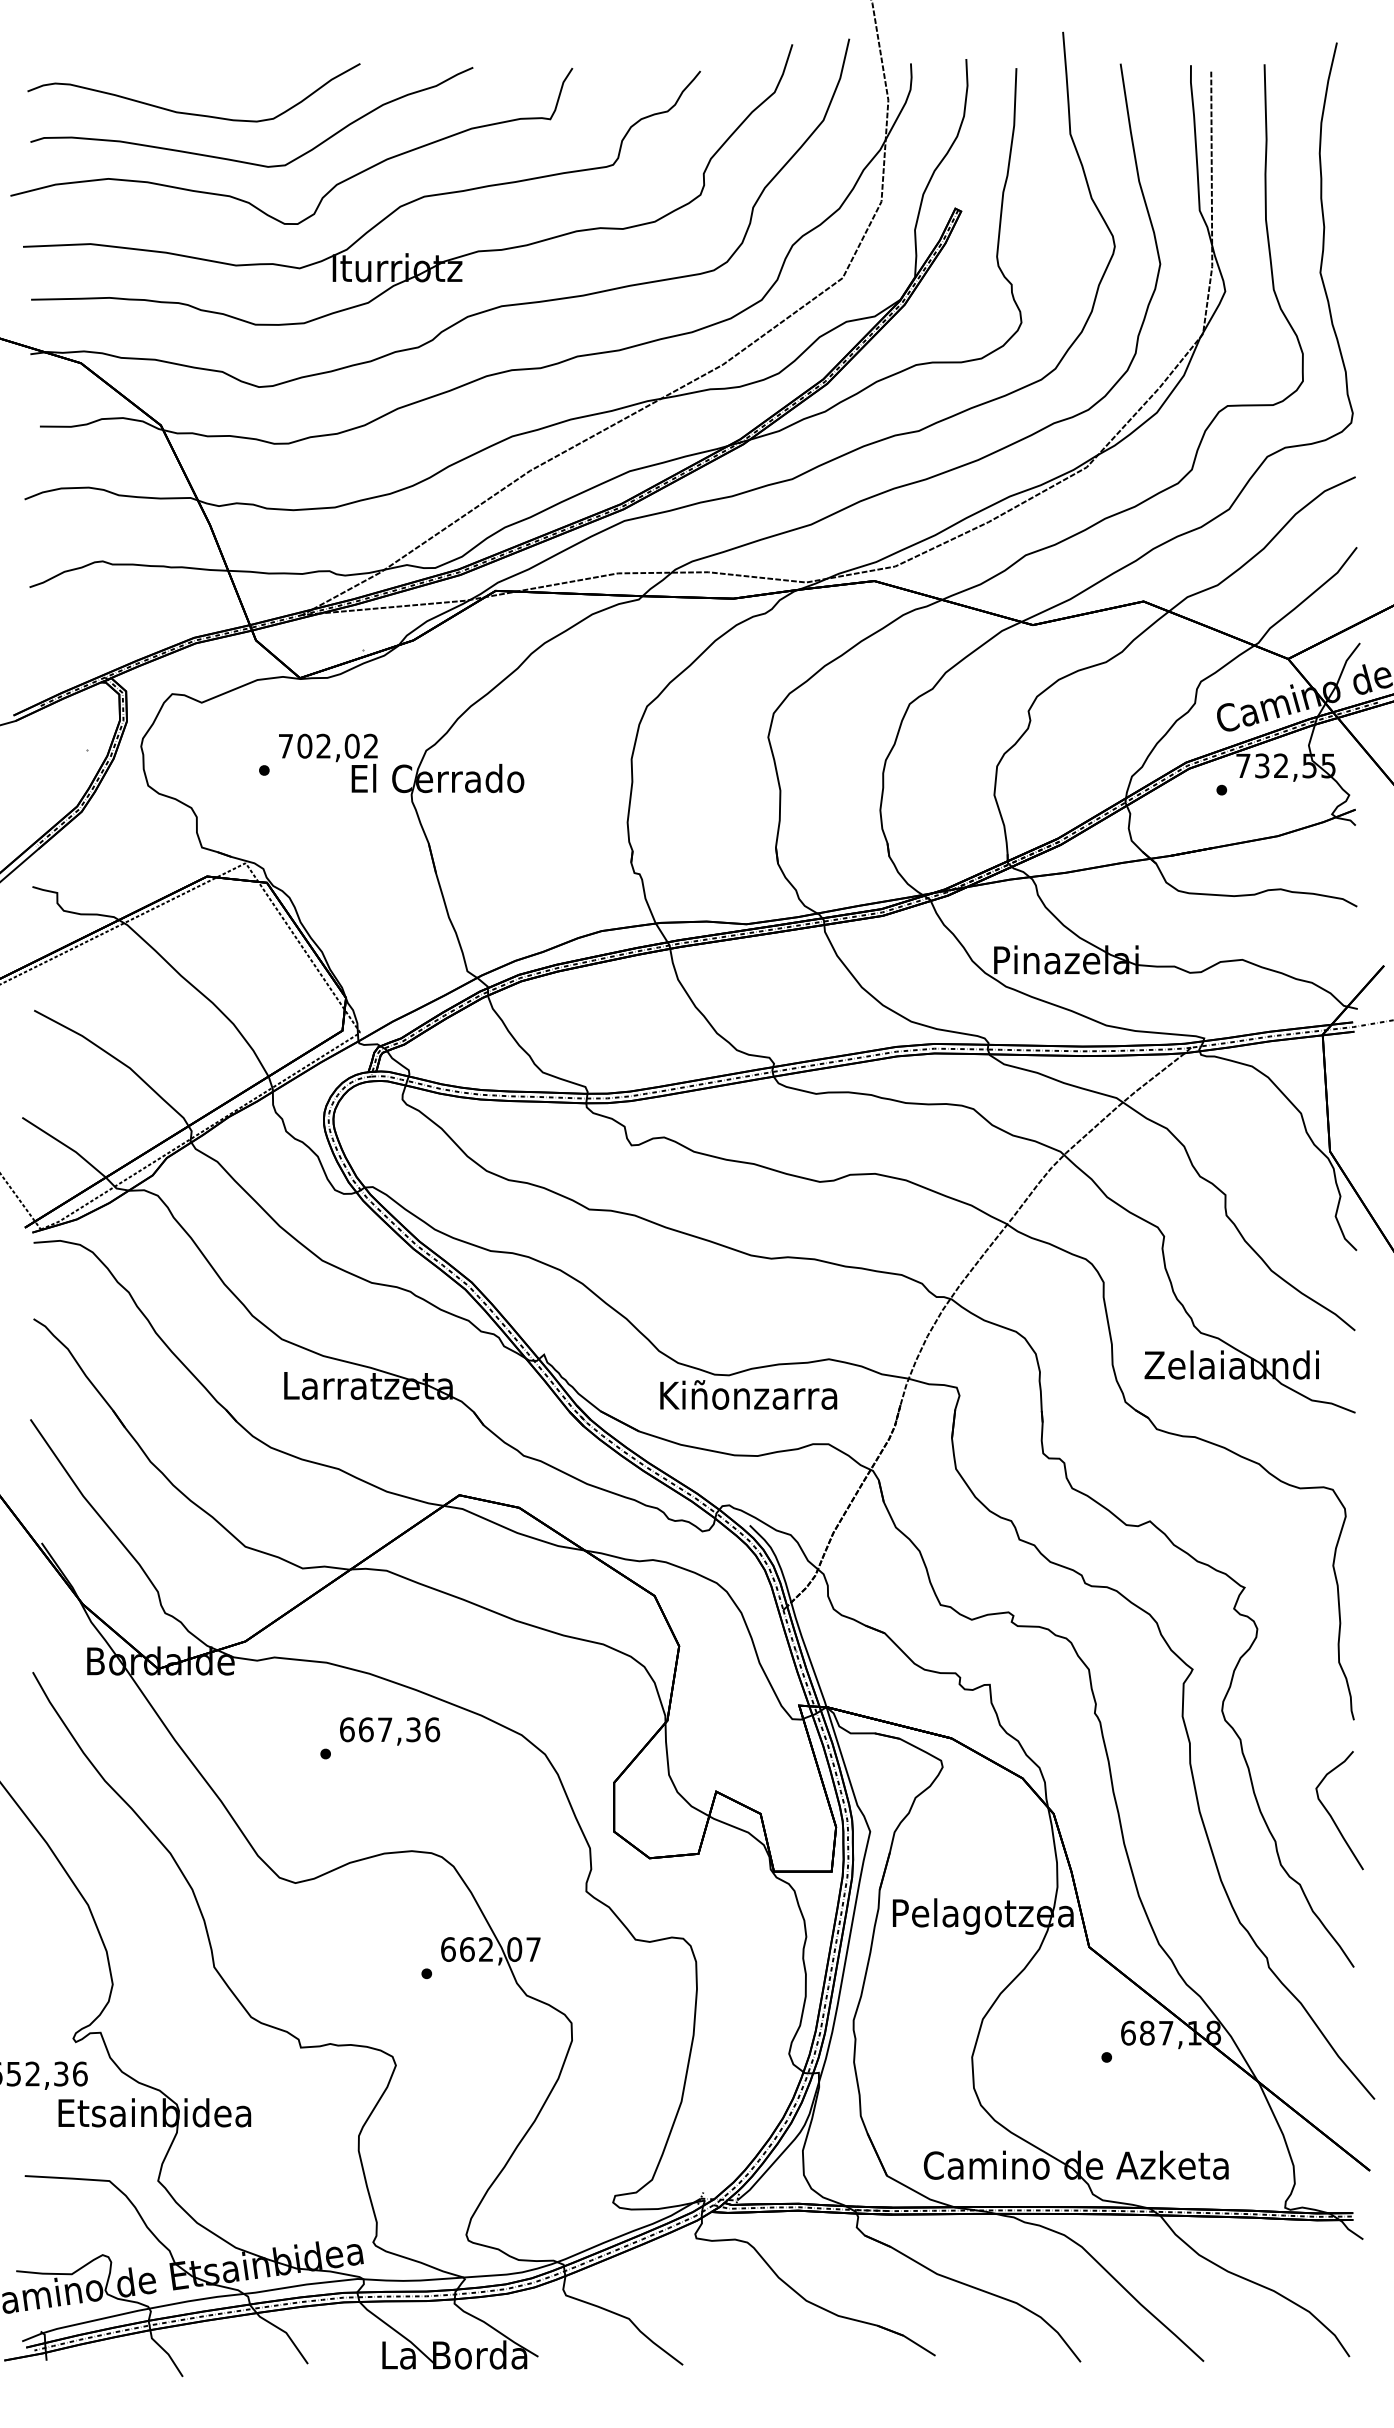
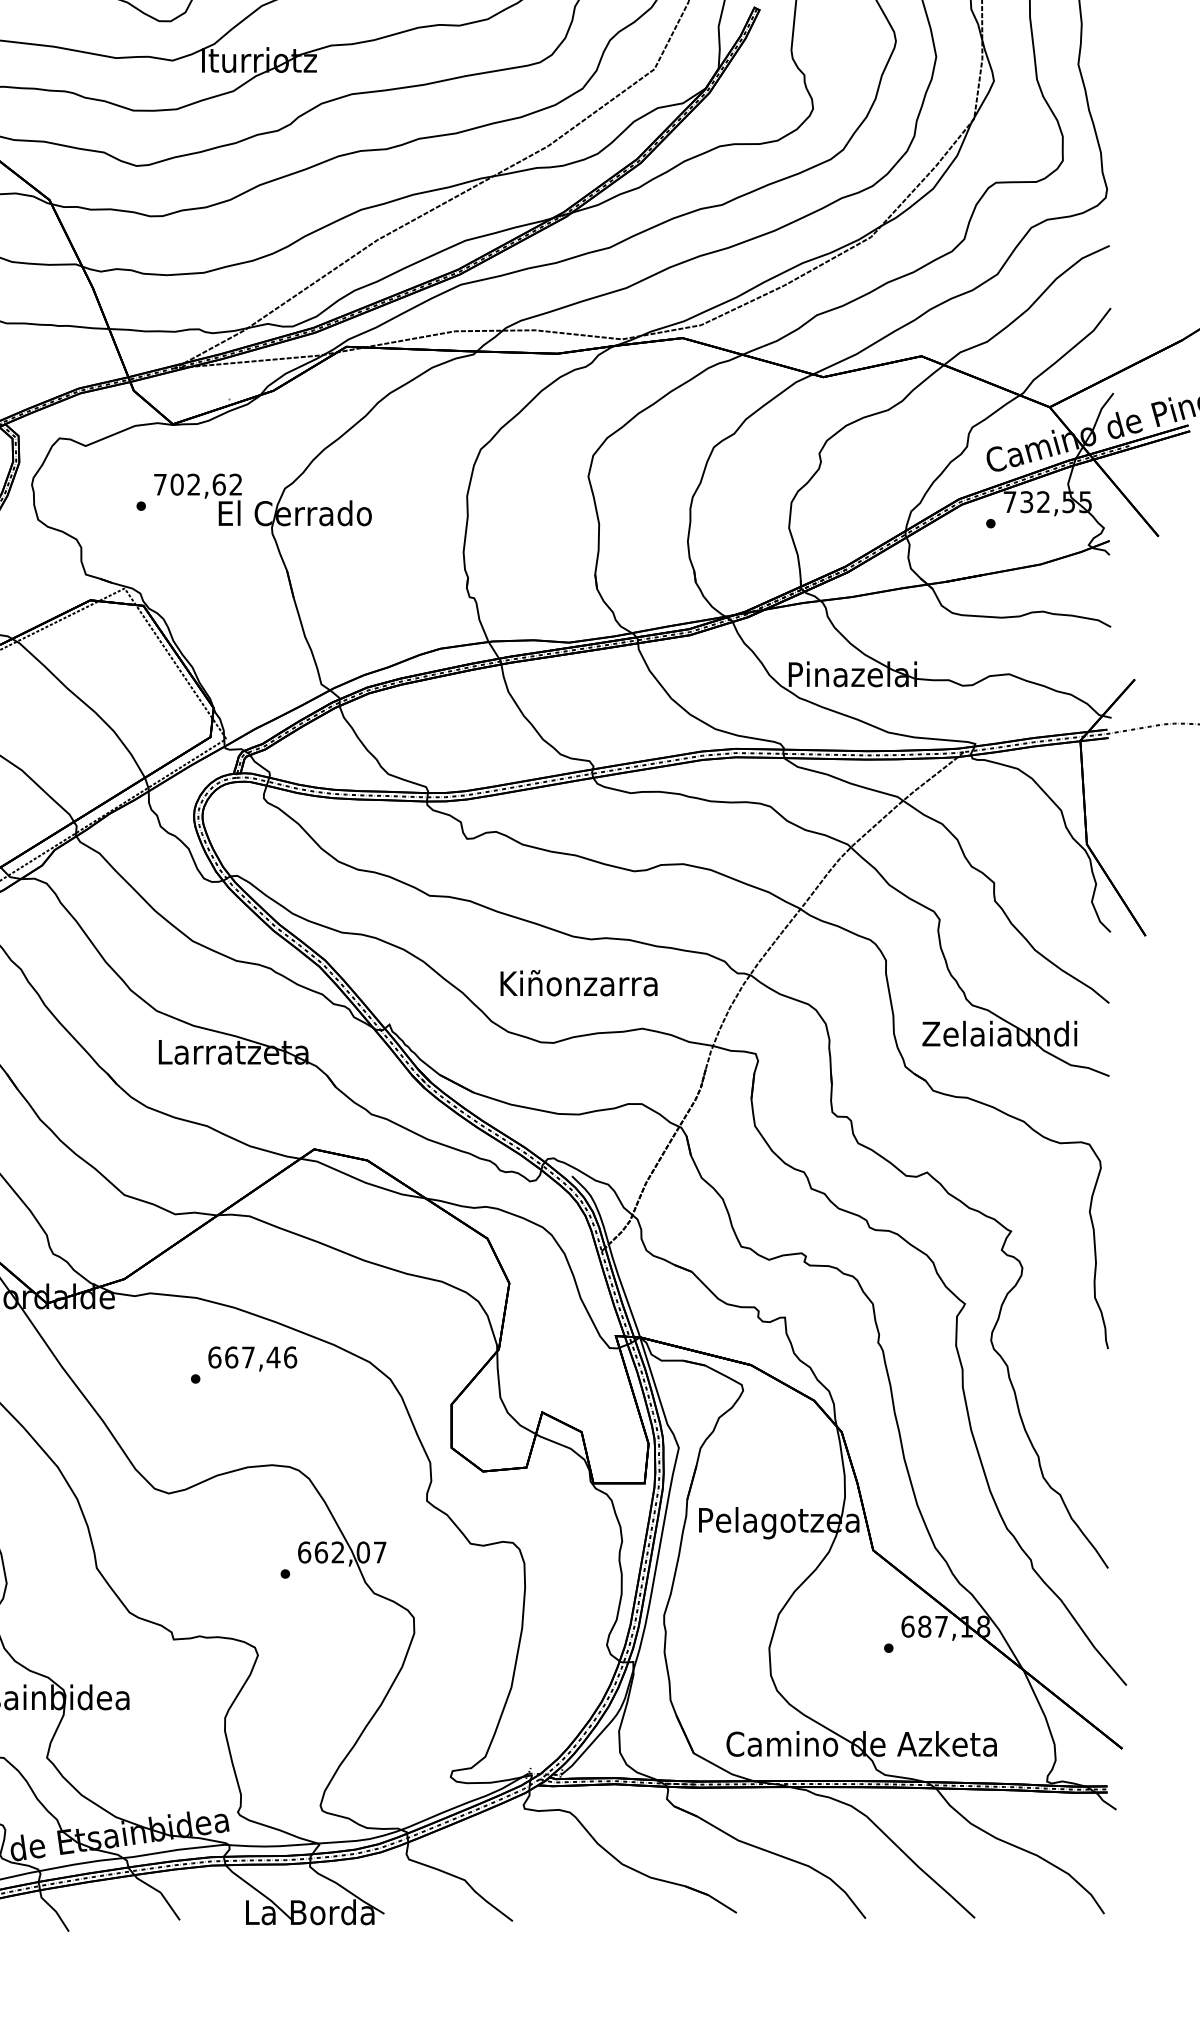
text: (351, 745) -> (218, 484), 702,02 -> 702,62
text: (748, 1394) -> (578, 982), moved
text: (413, 1729) -> (273, 1357), 667,36 -> 667,46
curve: (1331, 1815) -> (1088, 1433), removed

